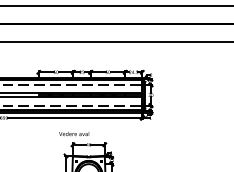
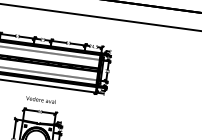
text: (74, 134) -> (41, 100), moved

